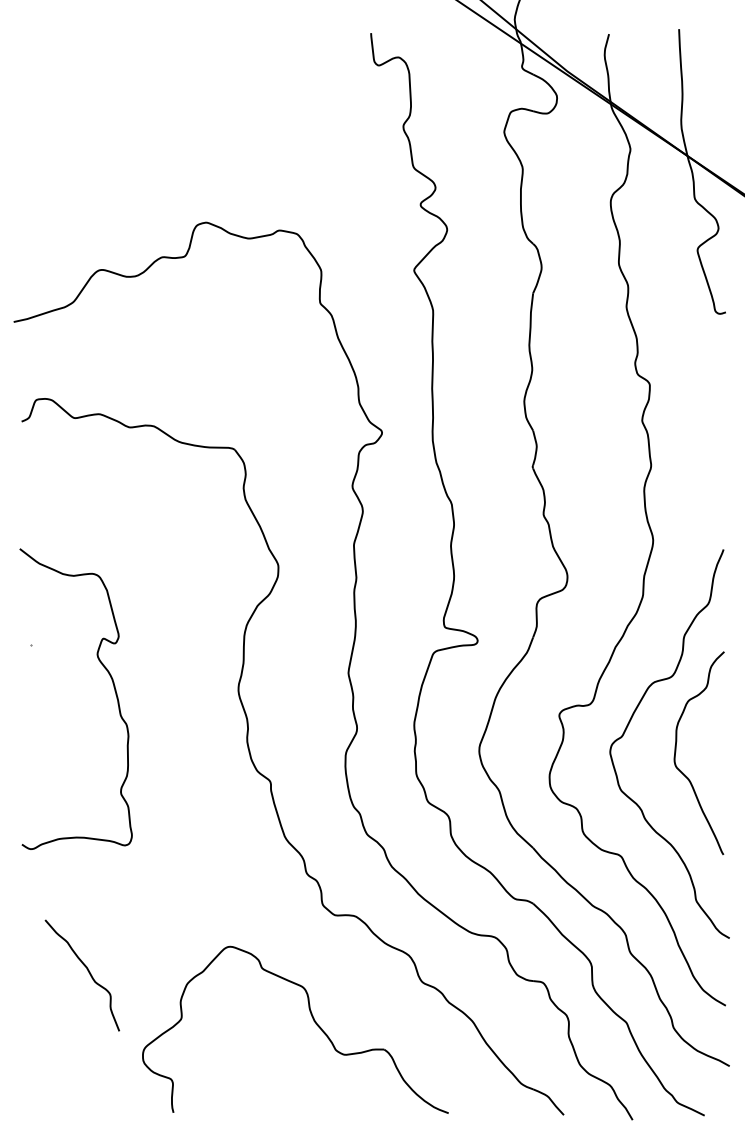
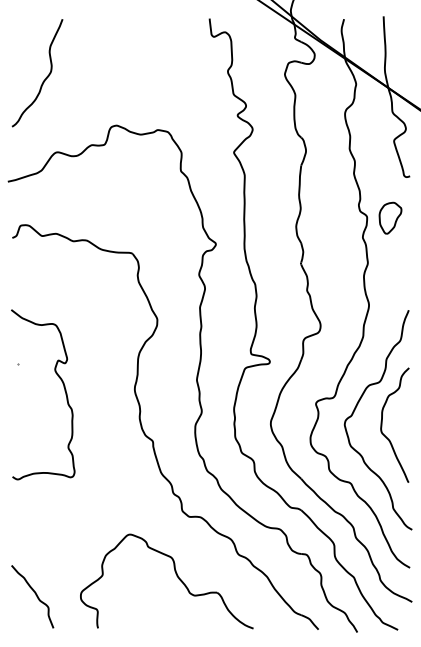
curve: (80, 137) -> (45, 77), added
part: (691, 385) -> (390, 217), added
curve: (87, 973) -> (35, 595), moved

